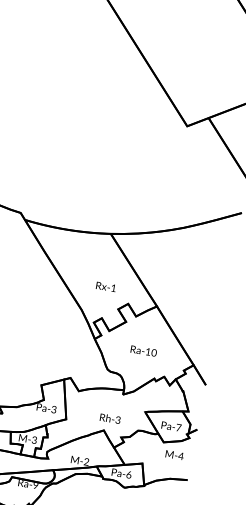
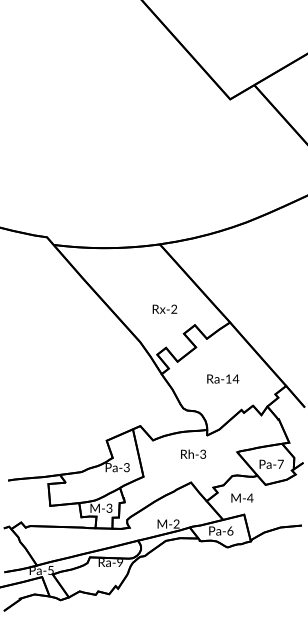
text: (113, 287) -> (174, 308), Rx-1 -> Rx-2
text: (153, 352) -> (235, 378), Ra-10 -> Ra-14
text: (110, 418) -> (193, 453), moved
text: (174, 454) -> (242, 497), moved

